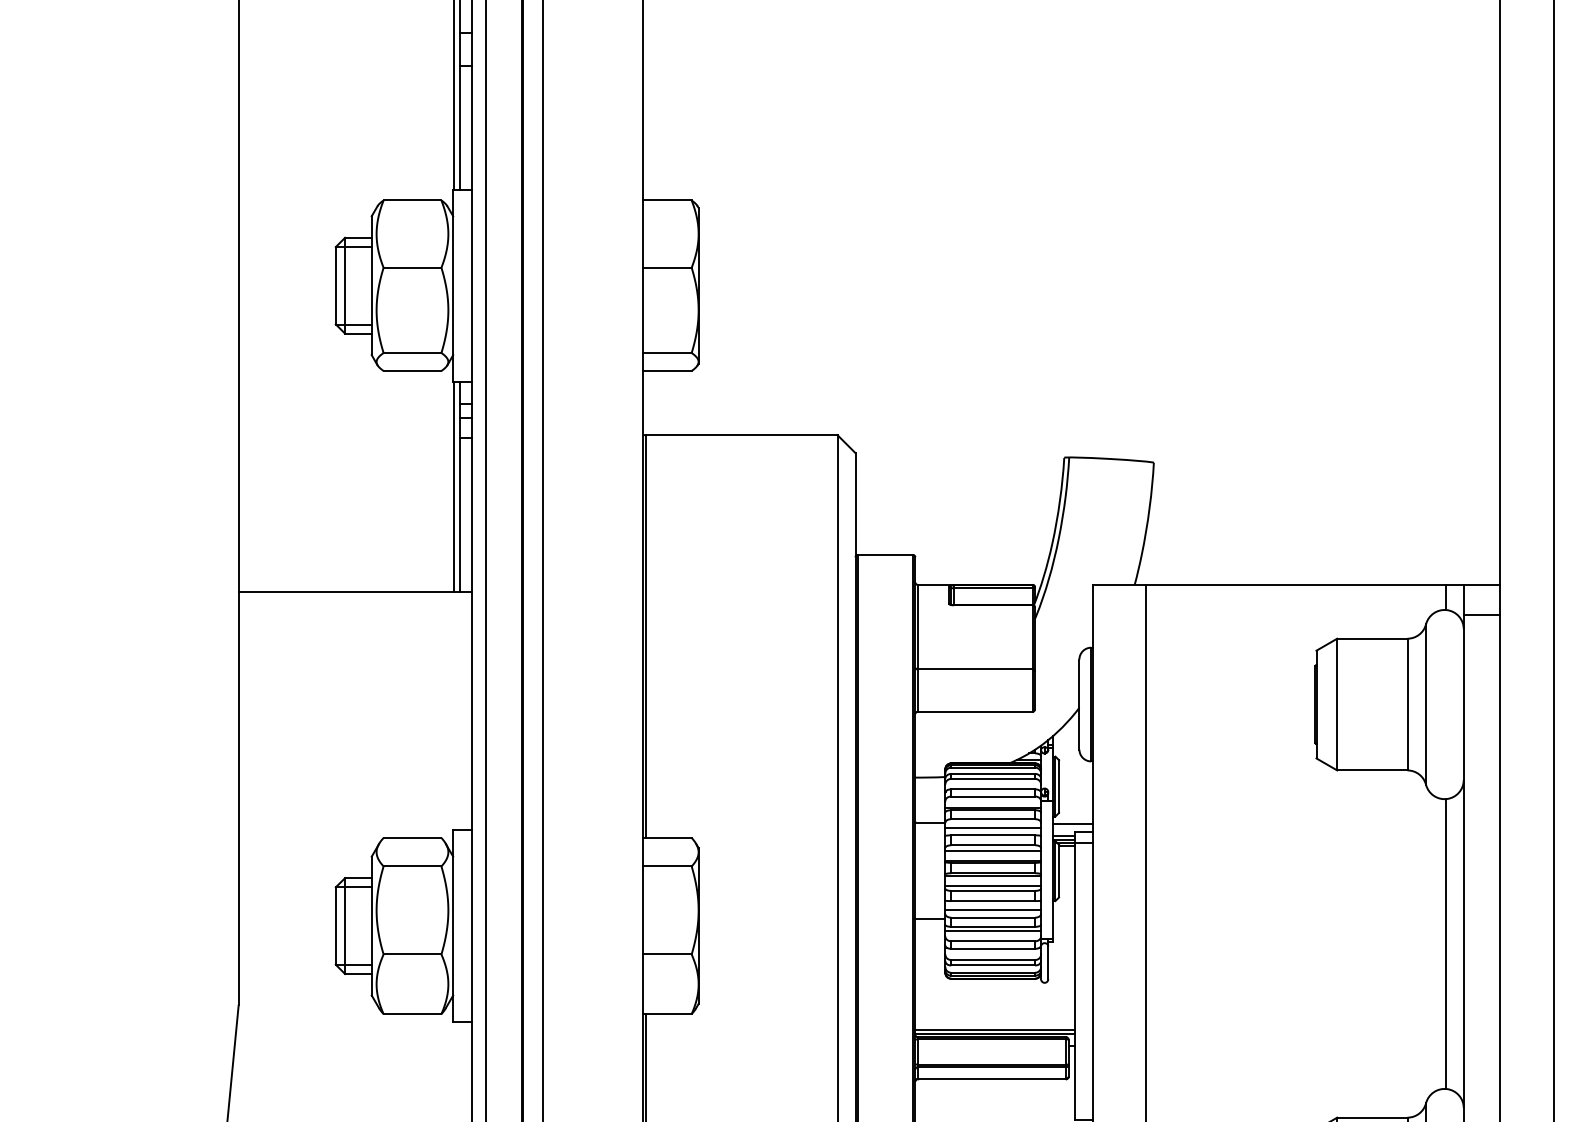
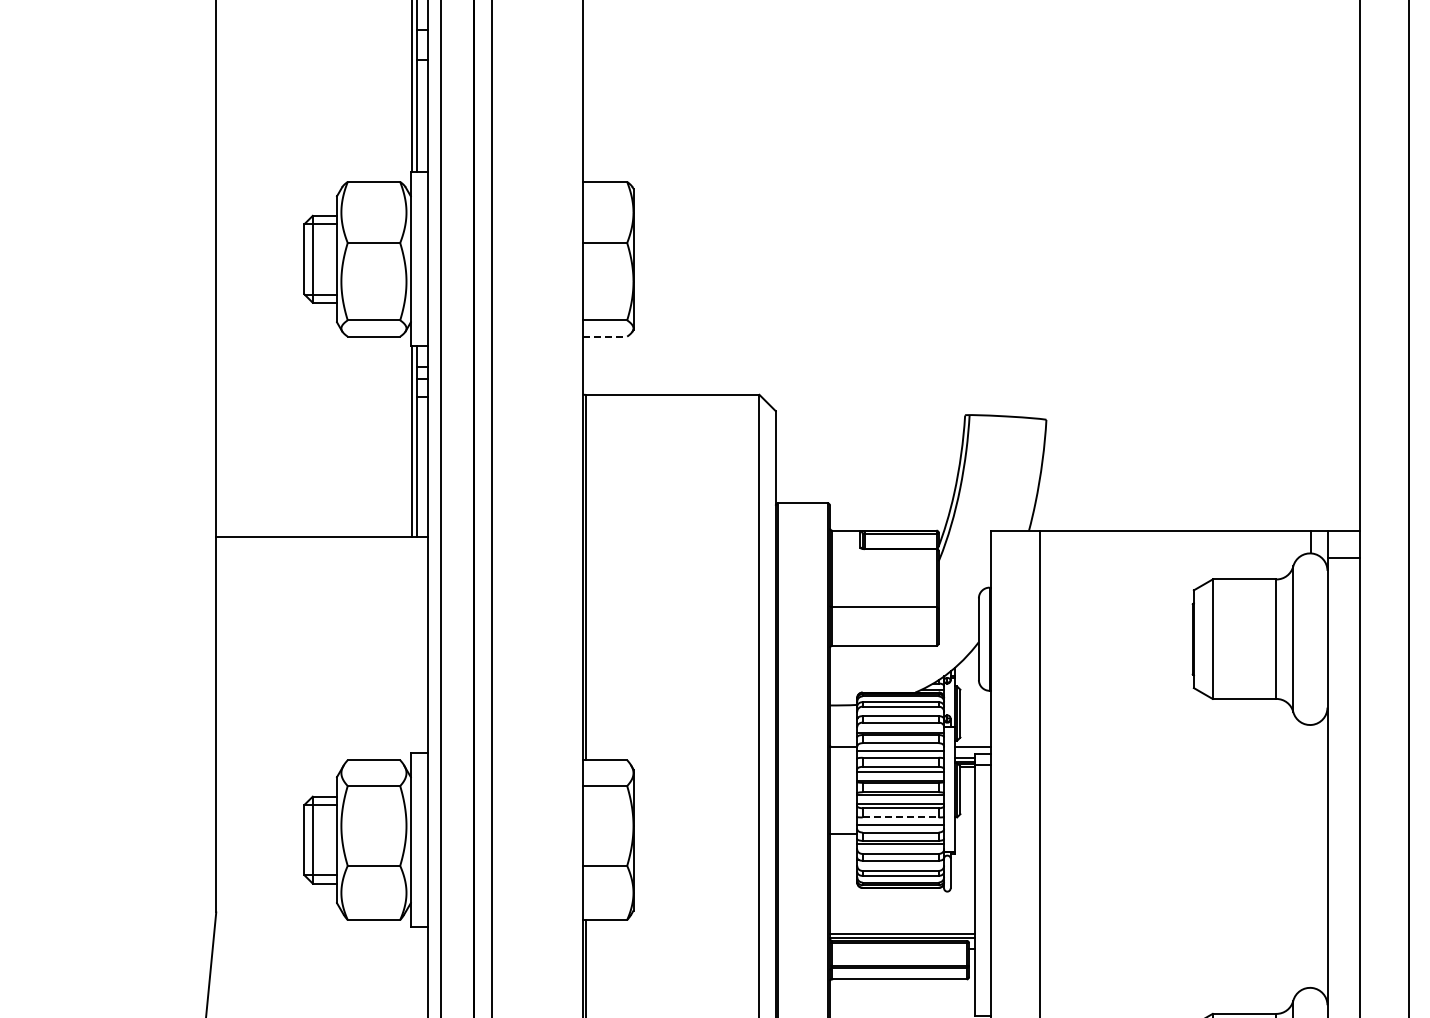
line: (667, 370) -> (605, 336), solid -> dashed
line: (994, 901) -> (901, 817), solid -> dashed
line: (1446, 944) -> (1311, 856), removed

